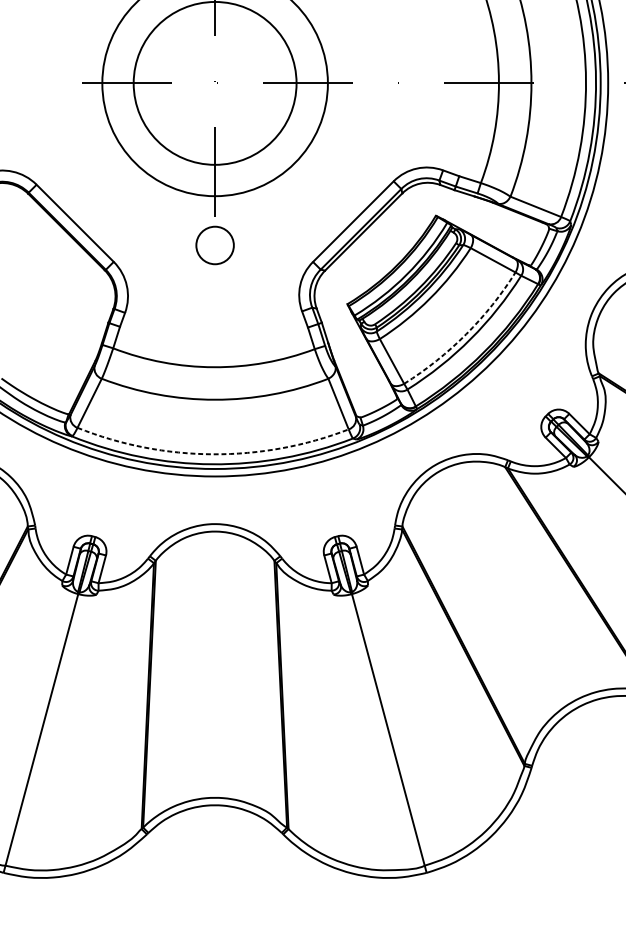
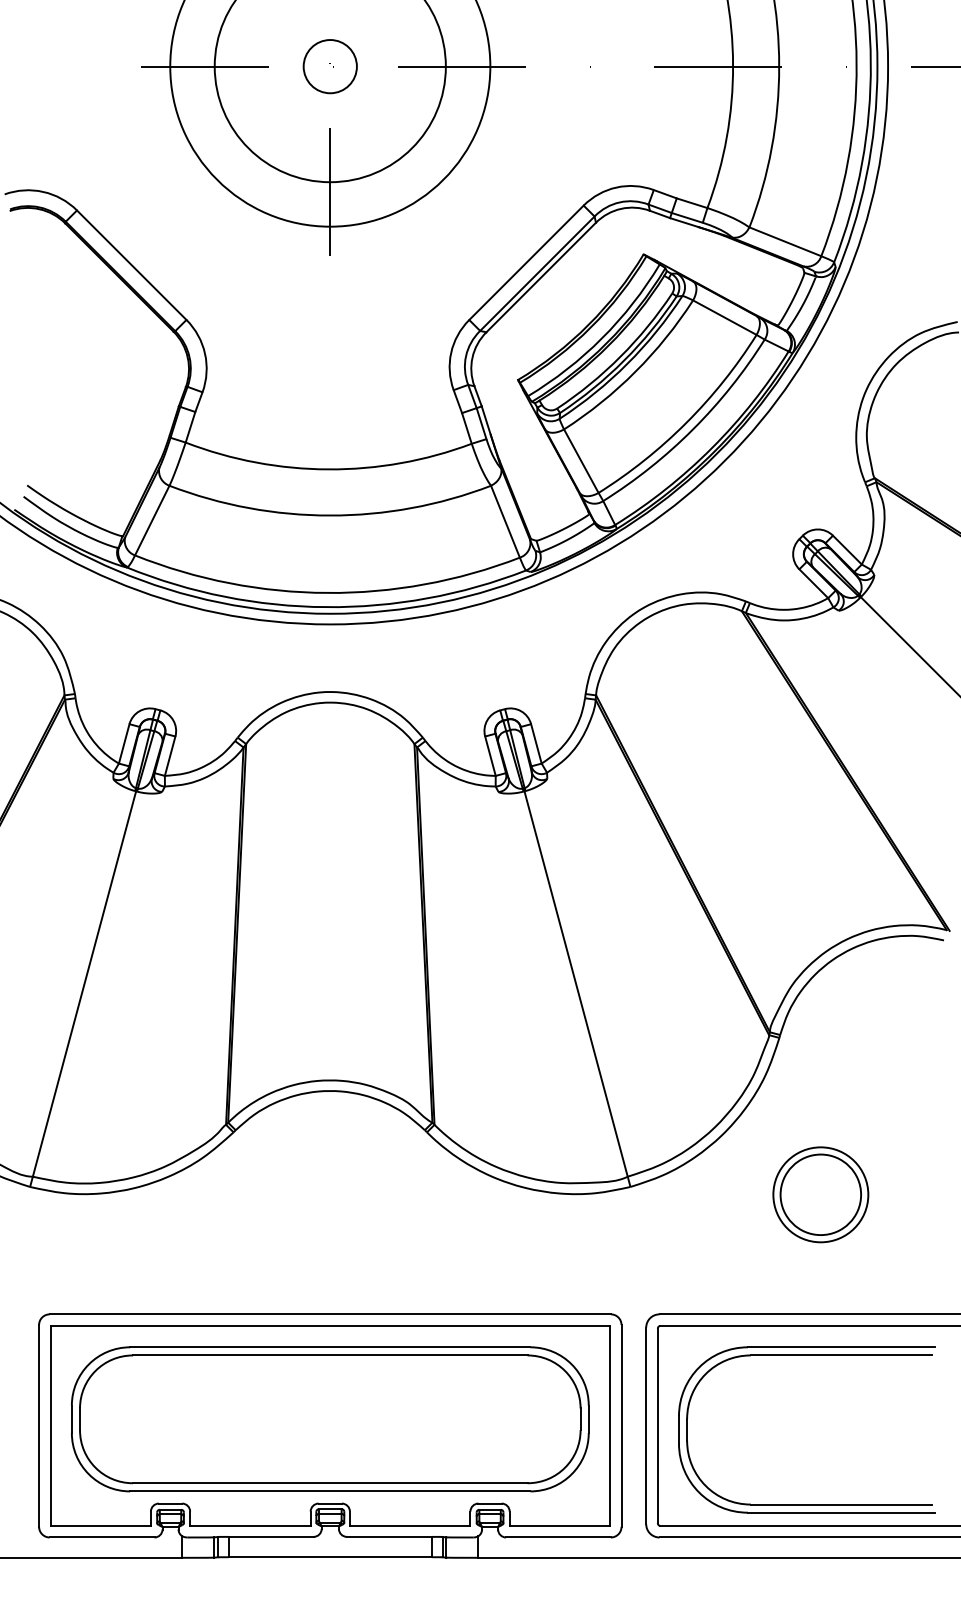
circle: (214, 245) -> (329, 66), moved
arc: (466, 334) -> (686, 422), dashed -> solid
arc: (213, 453) -> (327, 592), dashed -> solid
part: (560, 878) -> (820, 1194), added

